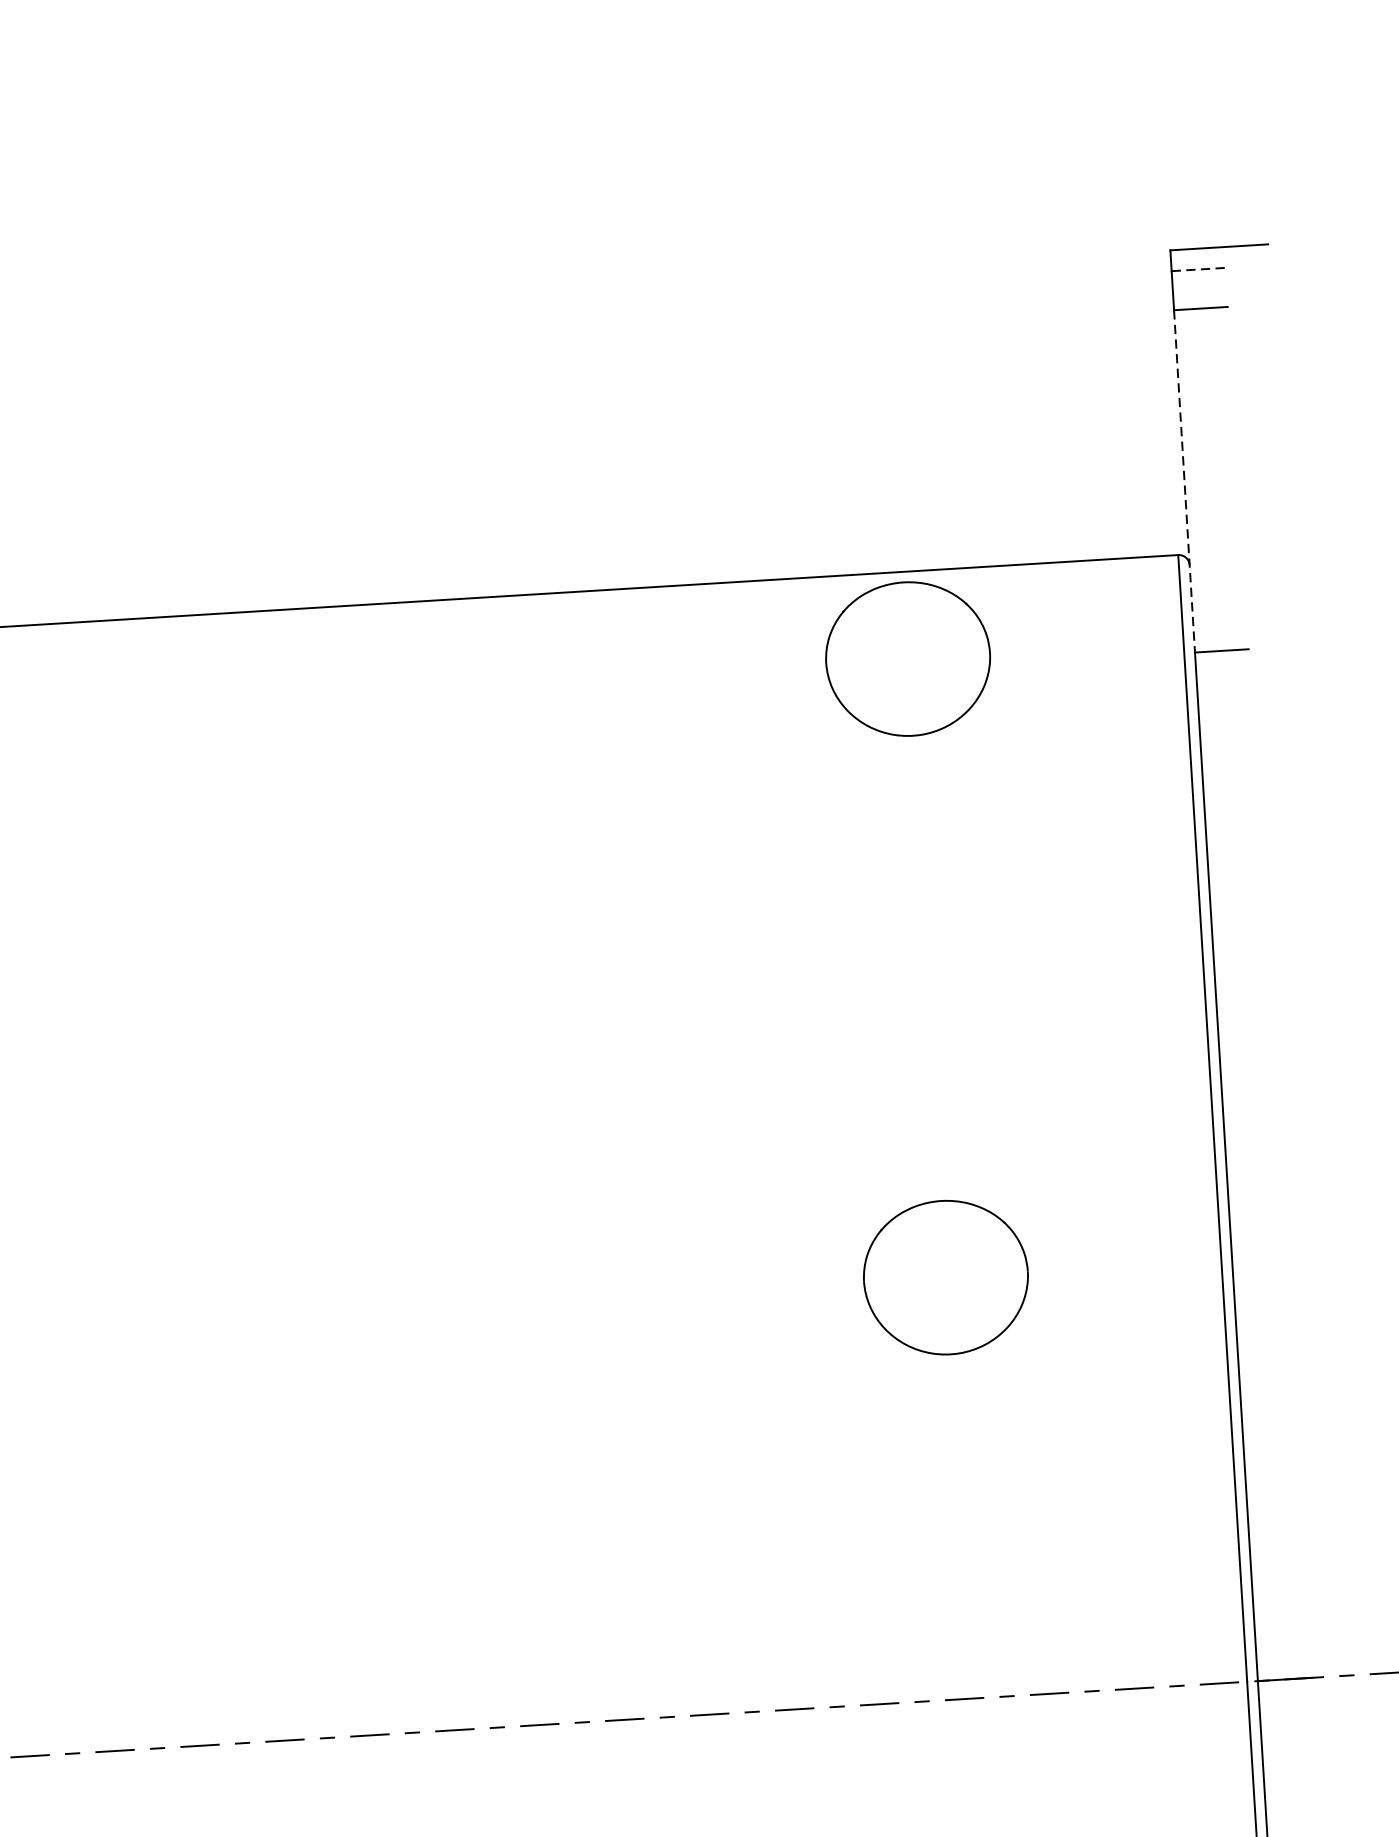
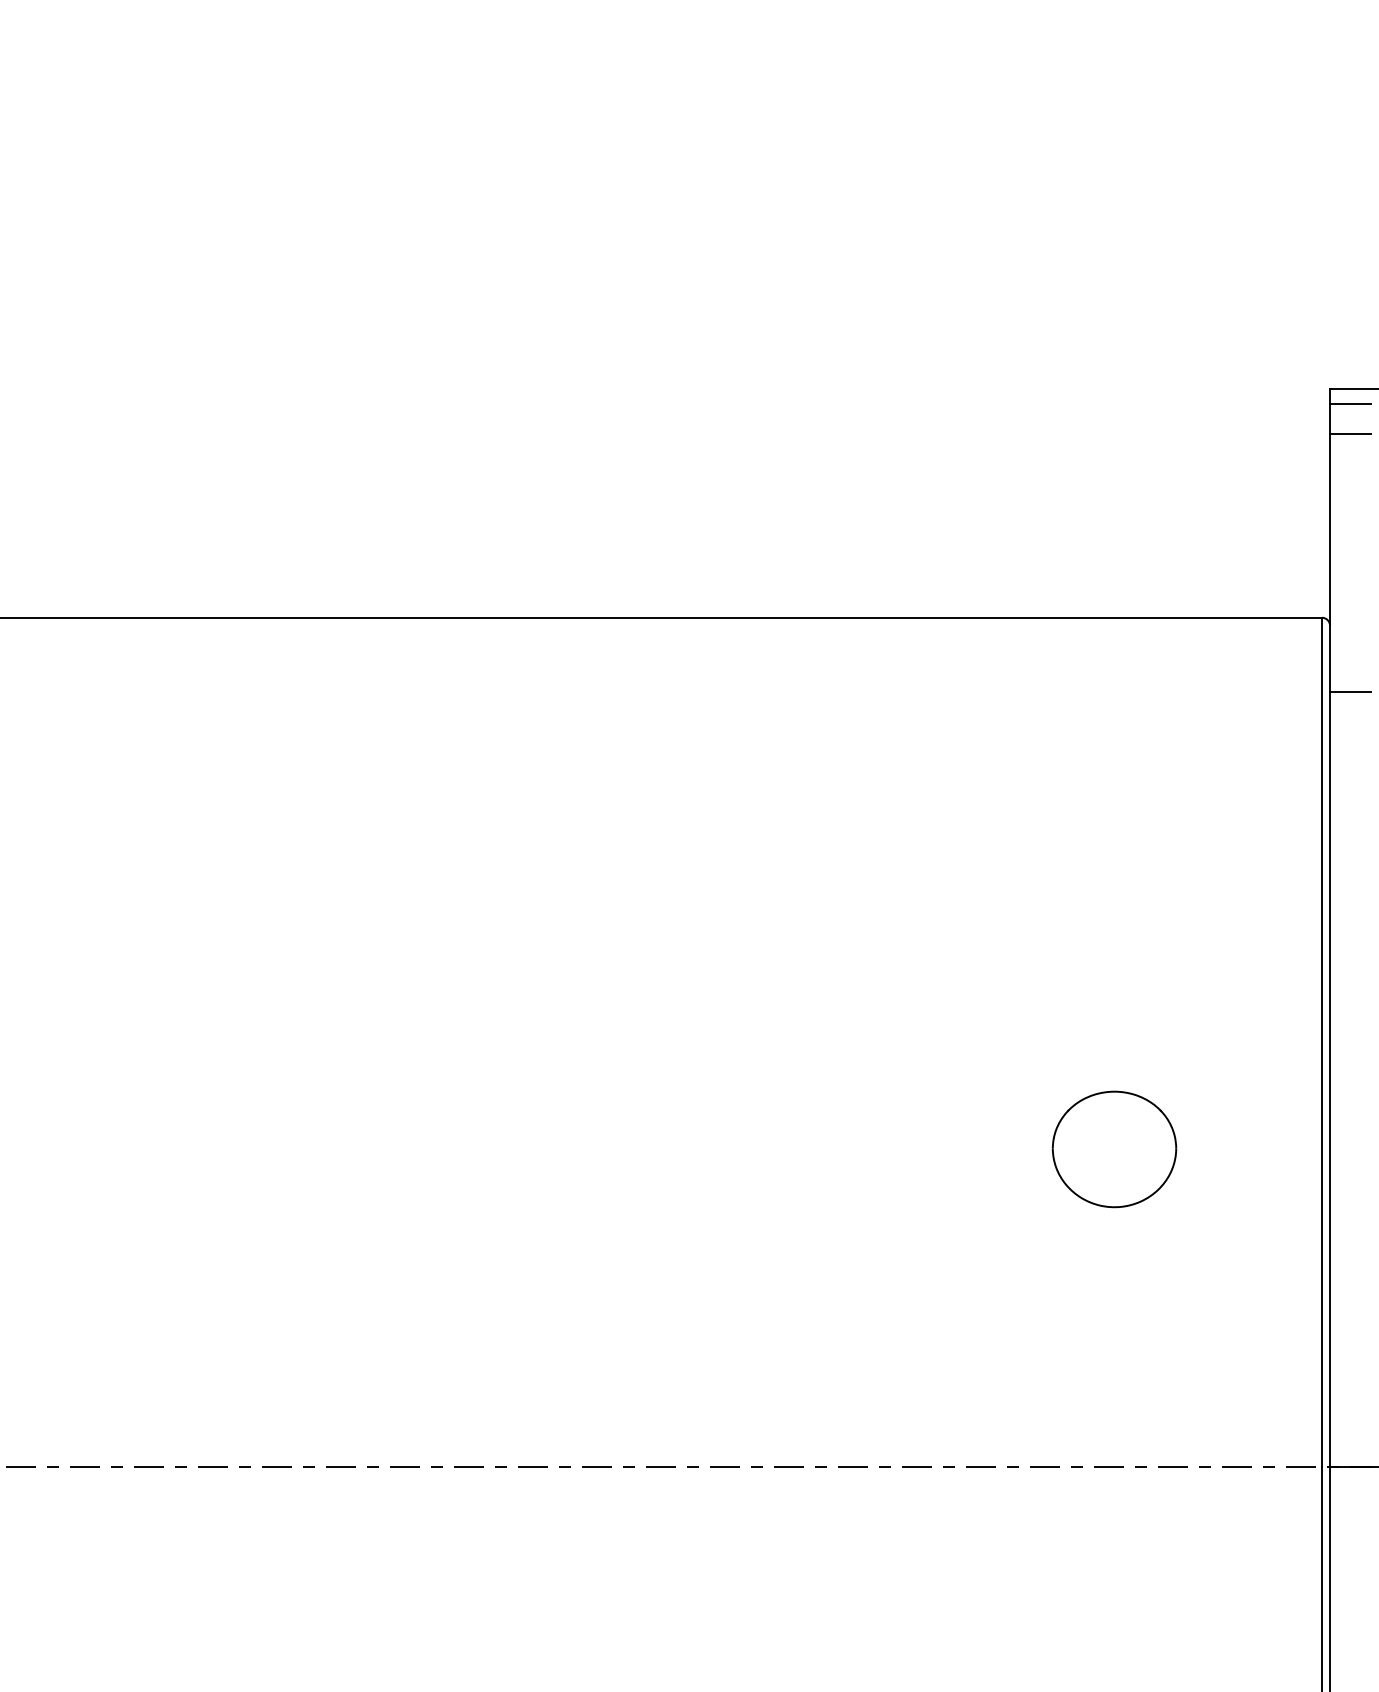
line: (1198, 269) -> (1350, 404), dashed -> solid
line: (1185, 481) -> (1330, 562), dashed -> solid
part: (908, 659) -> (1114, 683), removed

